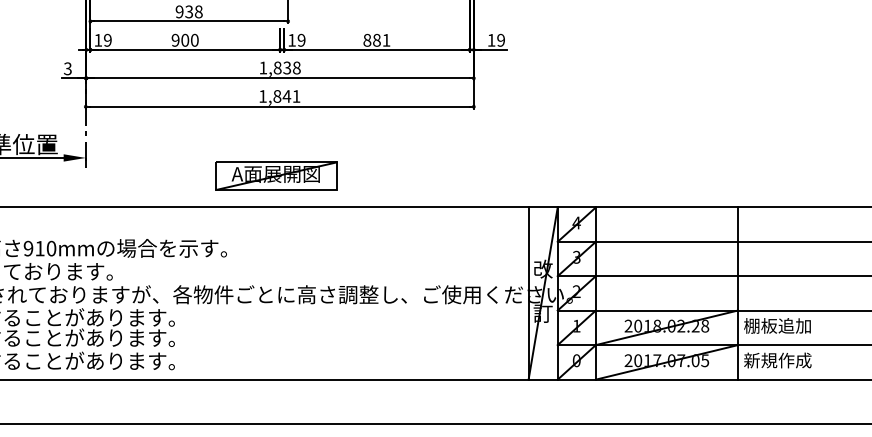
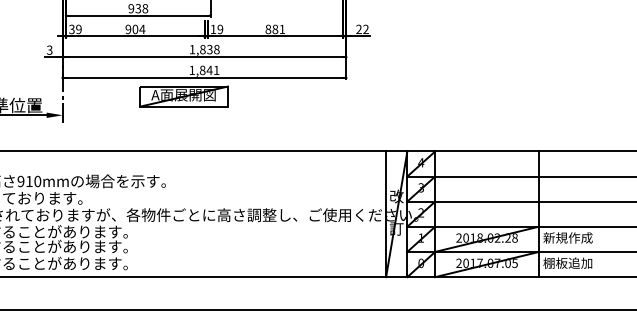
text: (97, 40) -> (71, 29), 19 -> 39
text: (194, 40) -> (142, 29), 900 -> 904
text: (496, 40) -> (362, 29), 19 -> 22
part: (275, 176) -> (183, 96), moved
text: (777, 325) -> (567, 237), 棚板追加 -> 新規作成
text: (777, 359) -> (567, 262), 新規作成 -> 棚板追加

